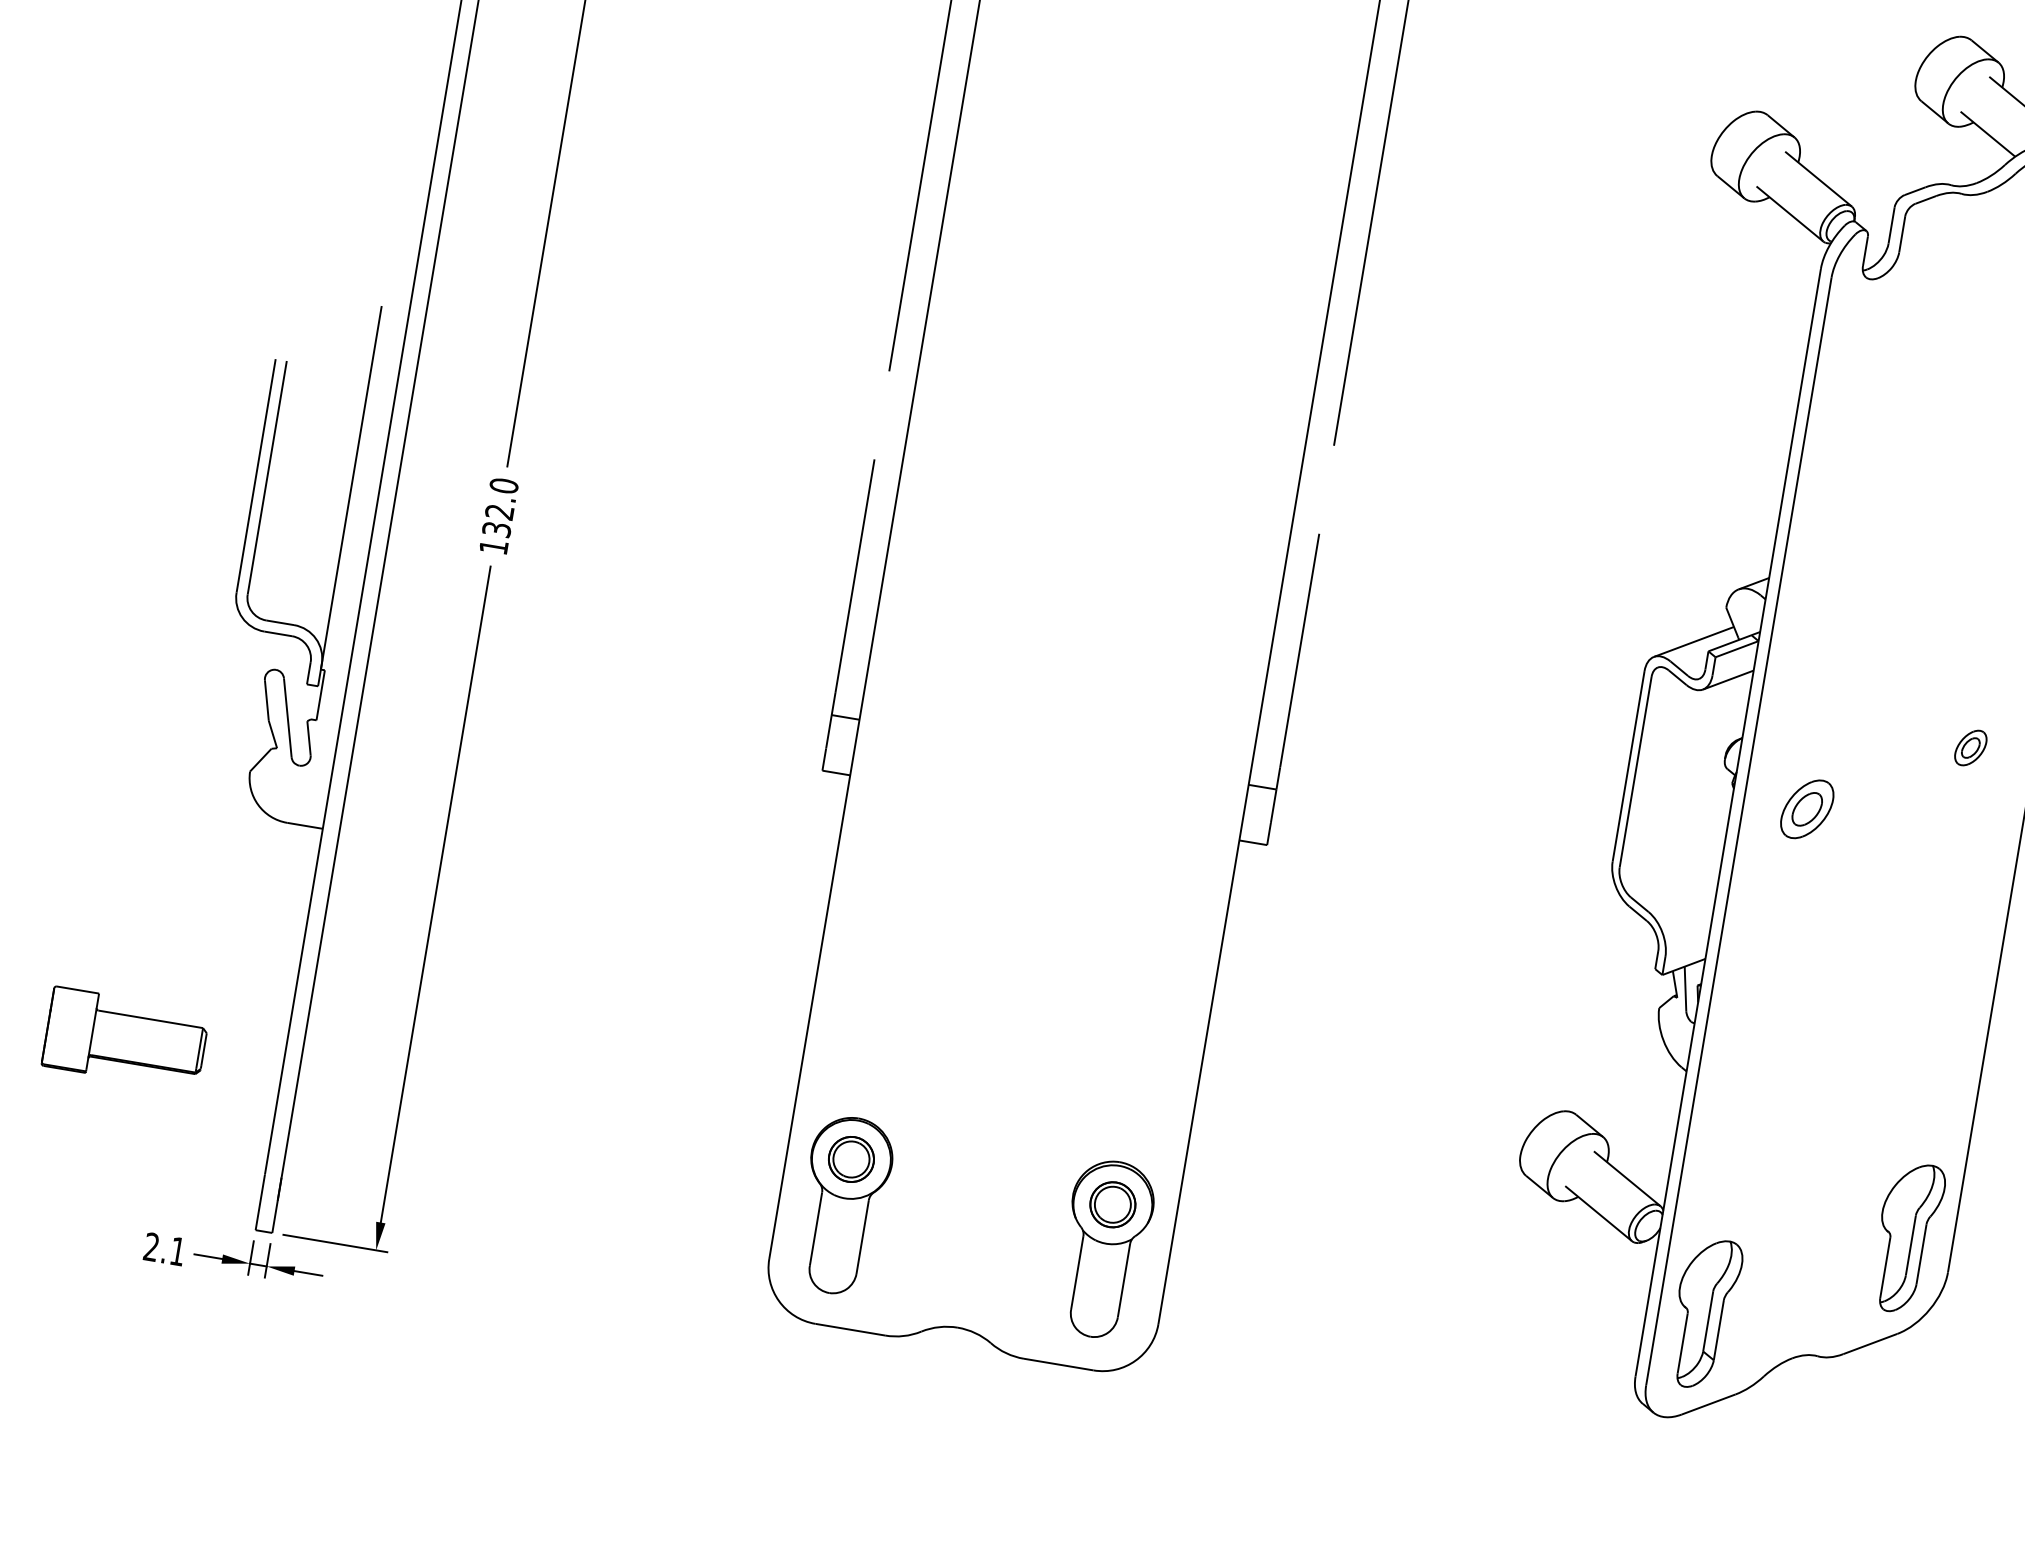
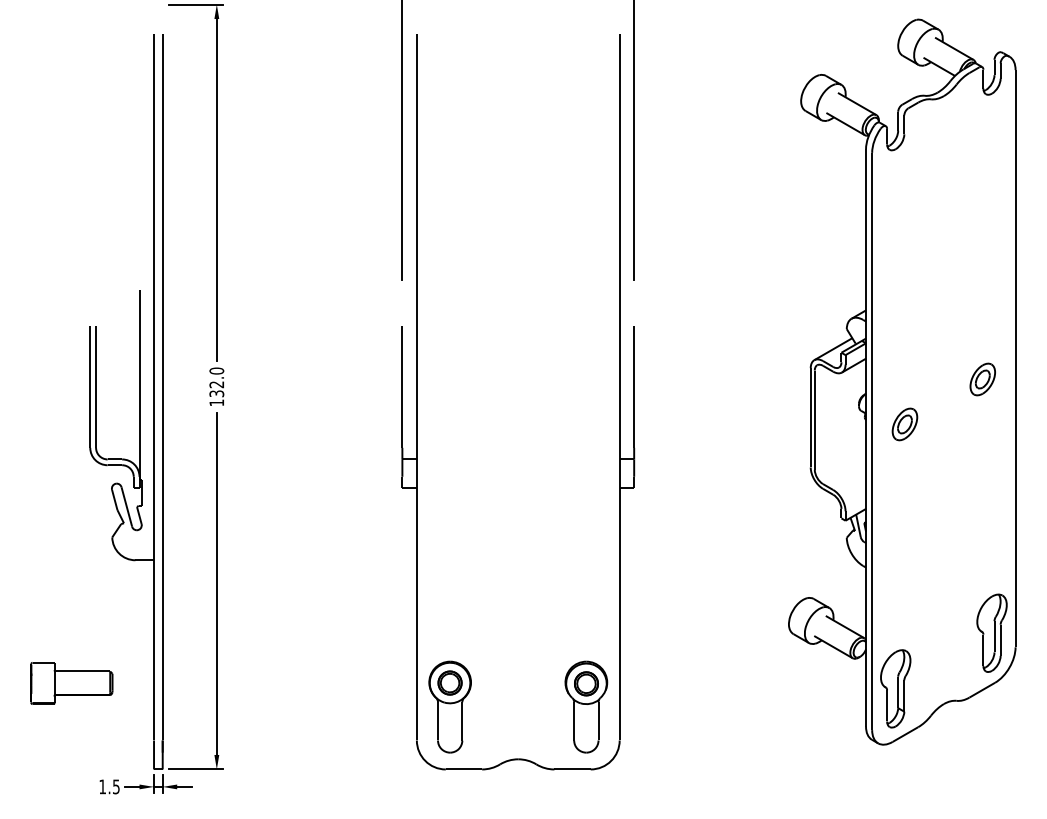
part: (1970, 747) -> (982, 379), size x1.67
text: (164, 1248) -> (109, 786), 2.1 -> 1.5

